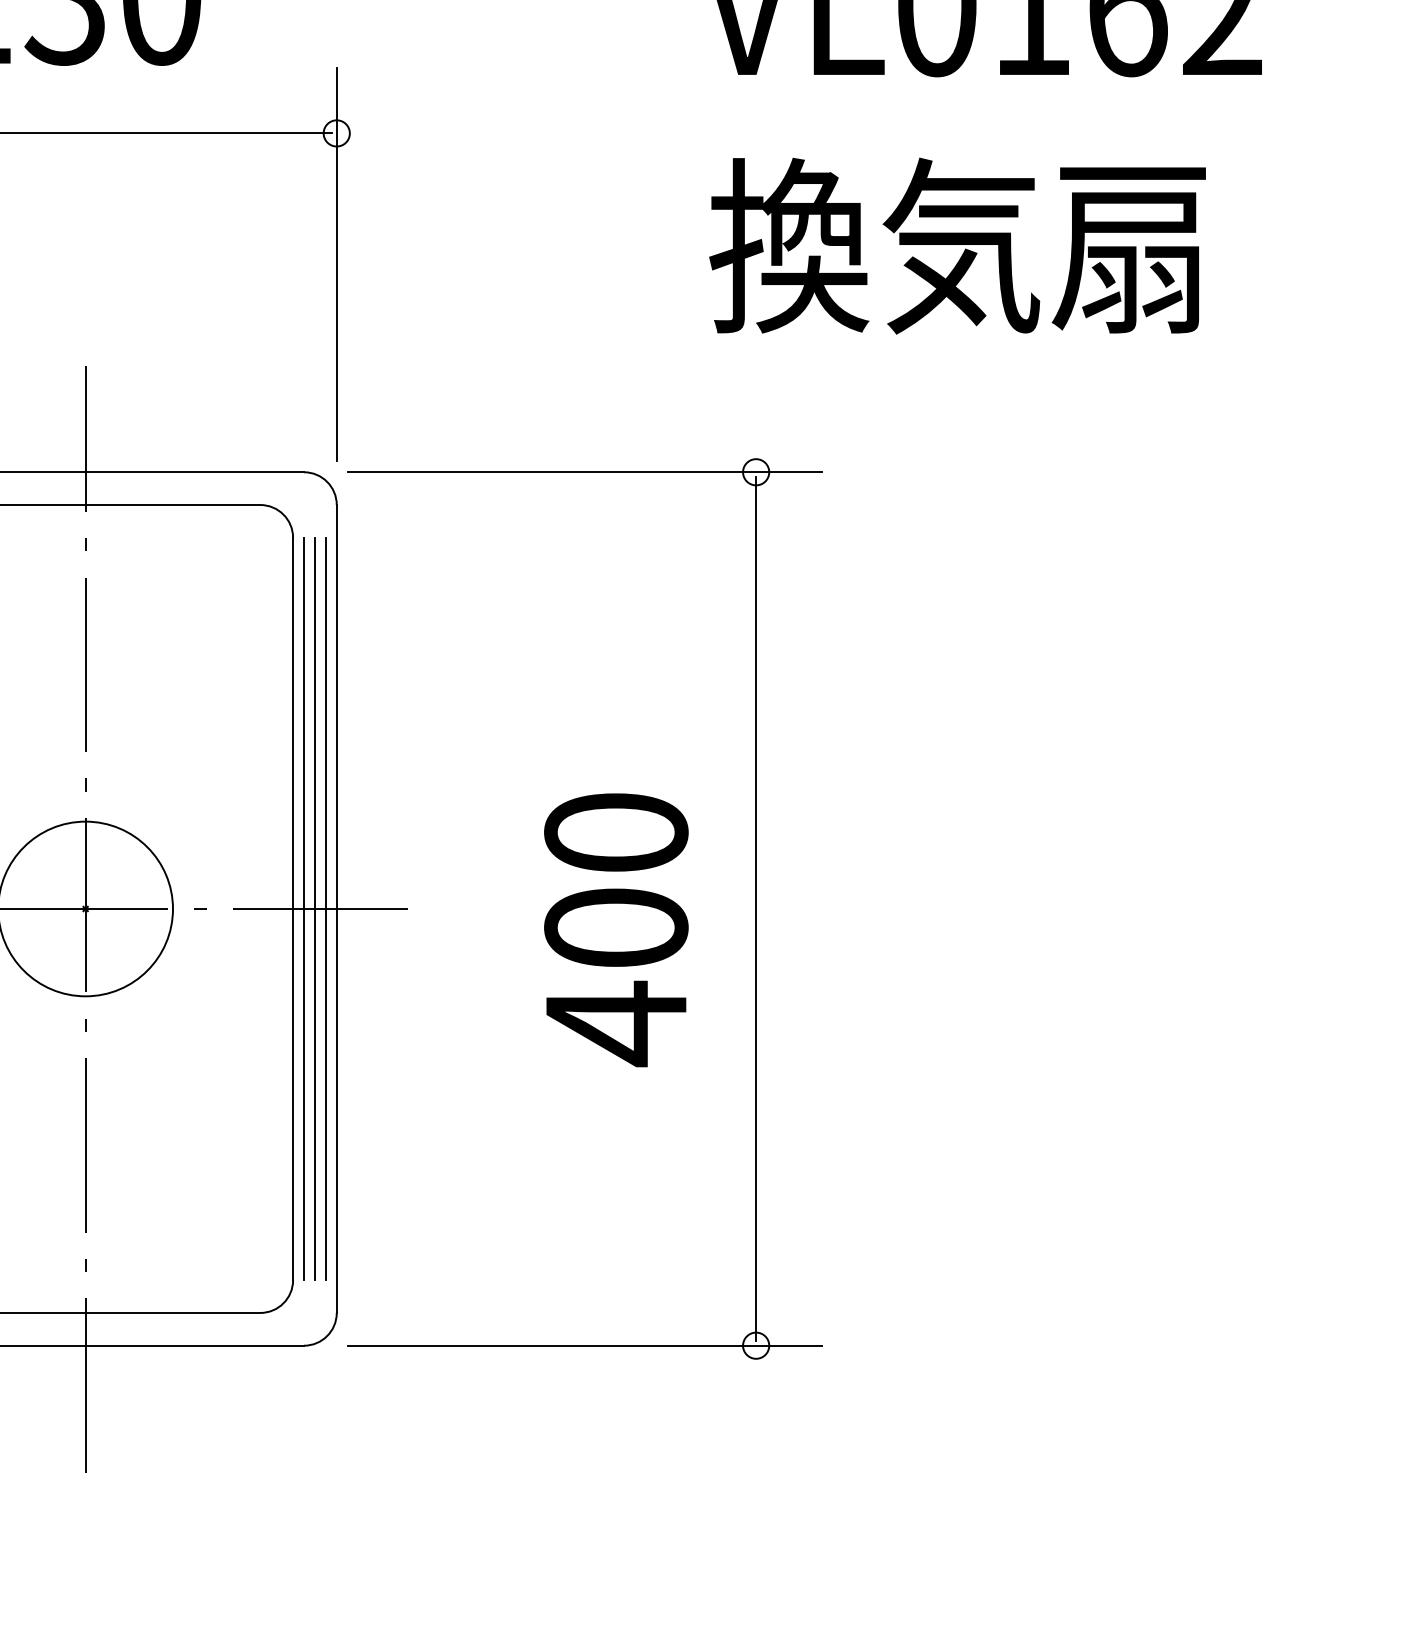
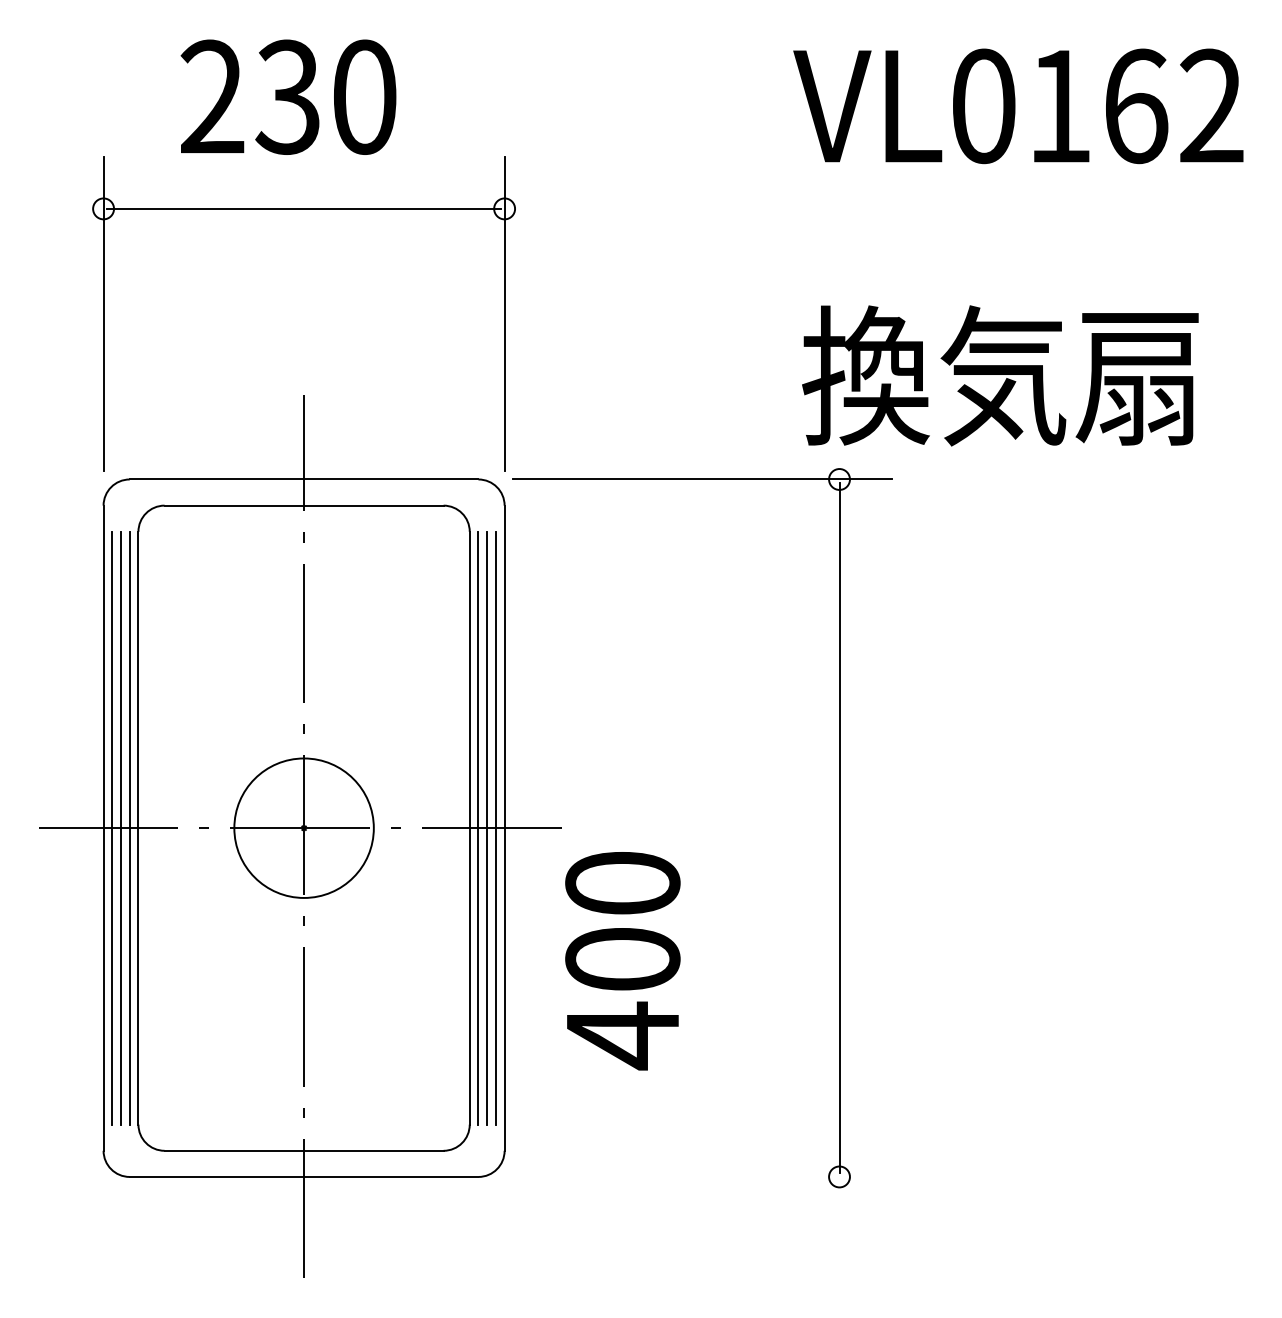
text: (957, 245) -> (1000, 375), moved
text: (615, 930) -> (622, 961), moved
line: (584, 1345) -> (702, 1176), removed

